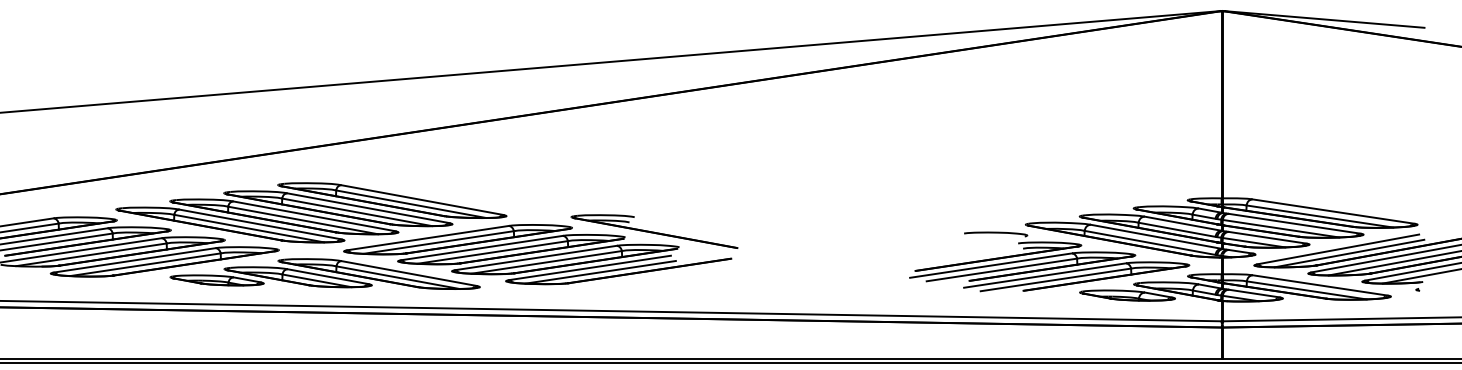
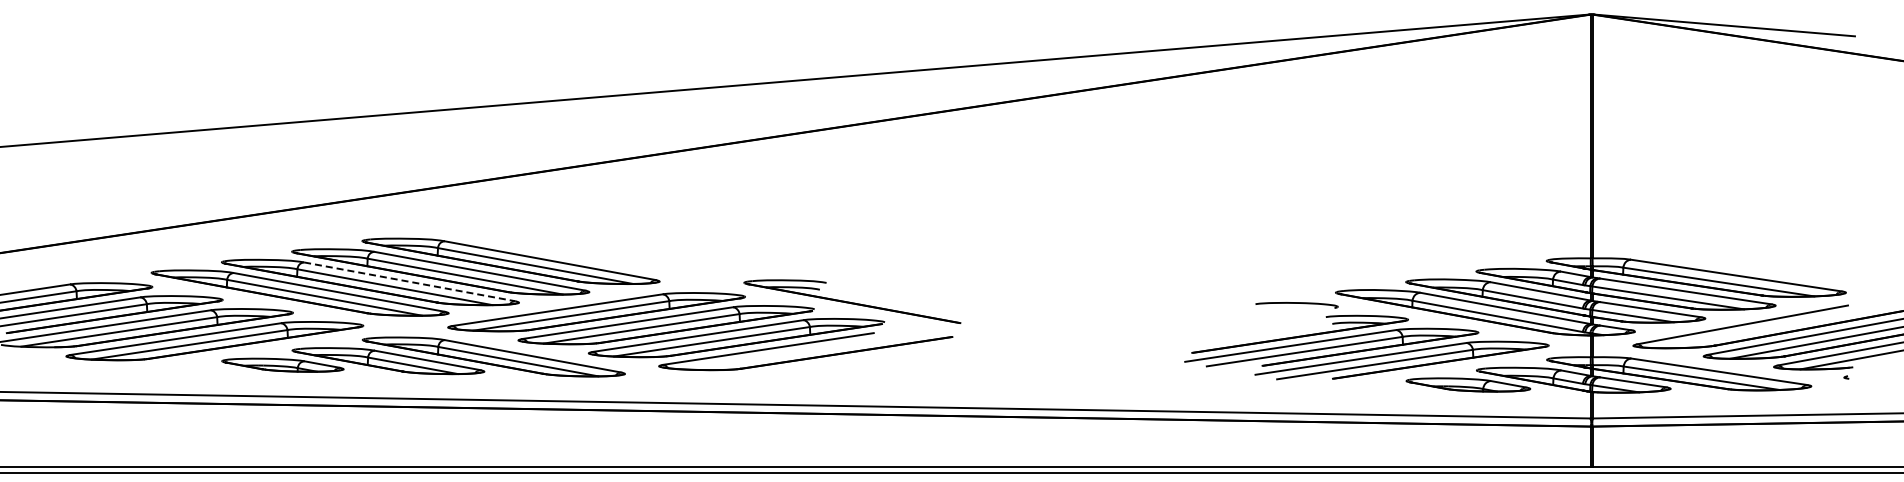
line: (315, 216) -> (410, 281), solid -> dashed
line: (1348, 253) -> (1756, 330), removed
line: (600, 272) -> (782, 354), removed

